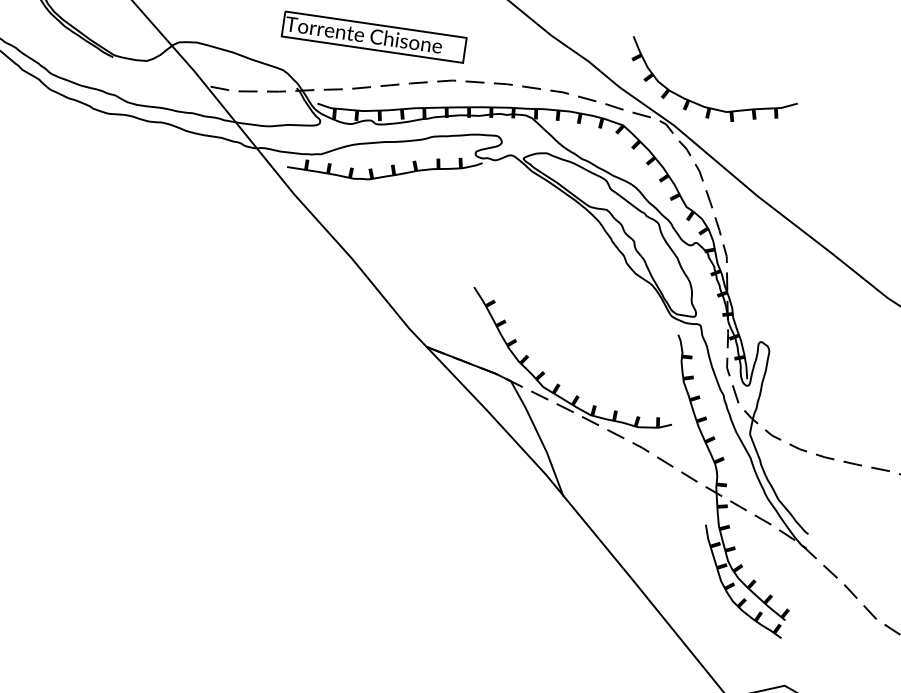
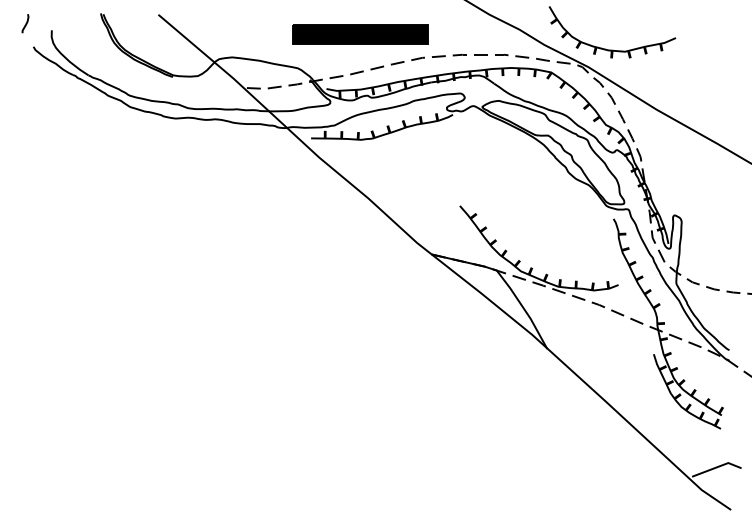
fill: (373, 36) -> (360, 34), added

